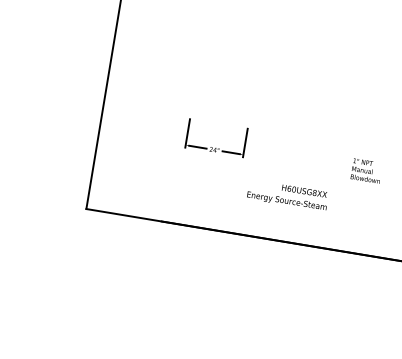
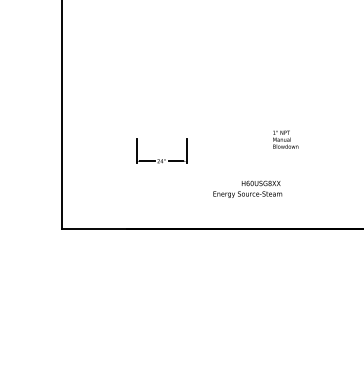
text: (366, 170) -> (285, 139), moved
text: (287, 194) -> (247, 188), moved

